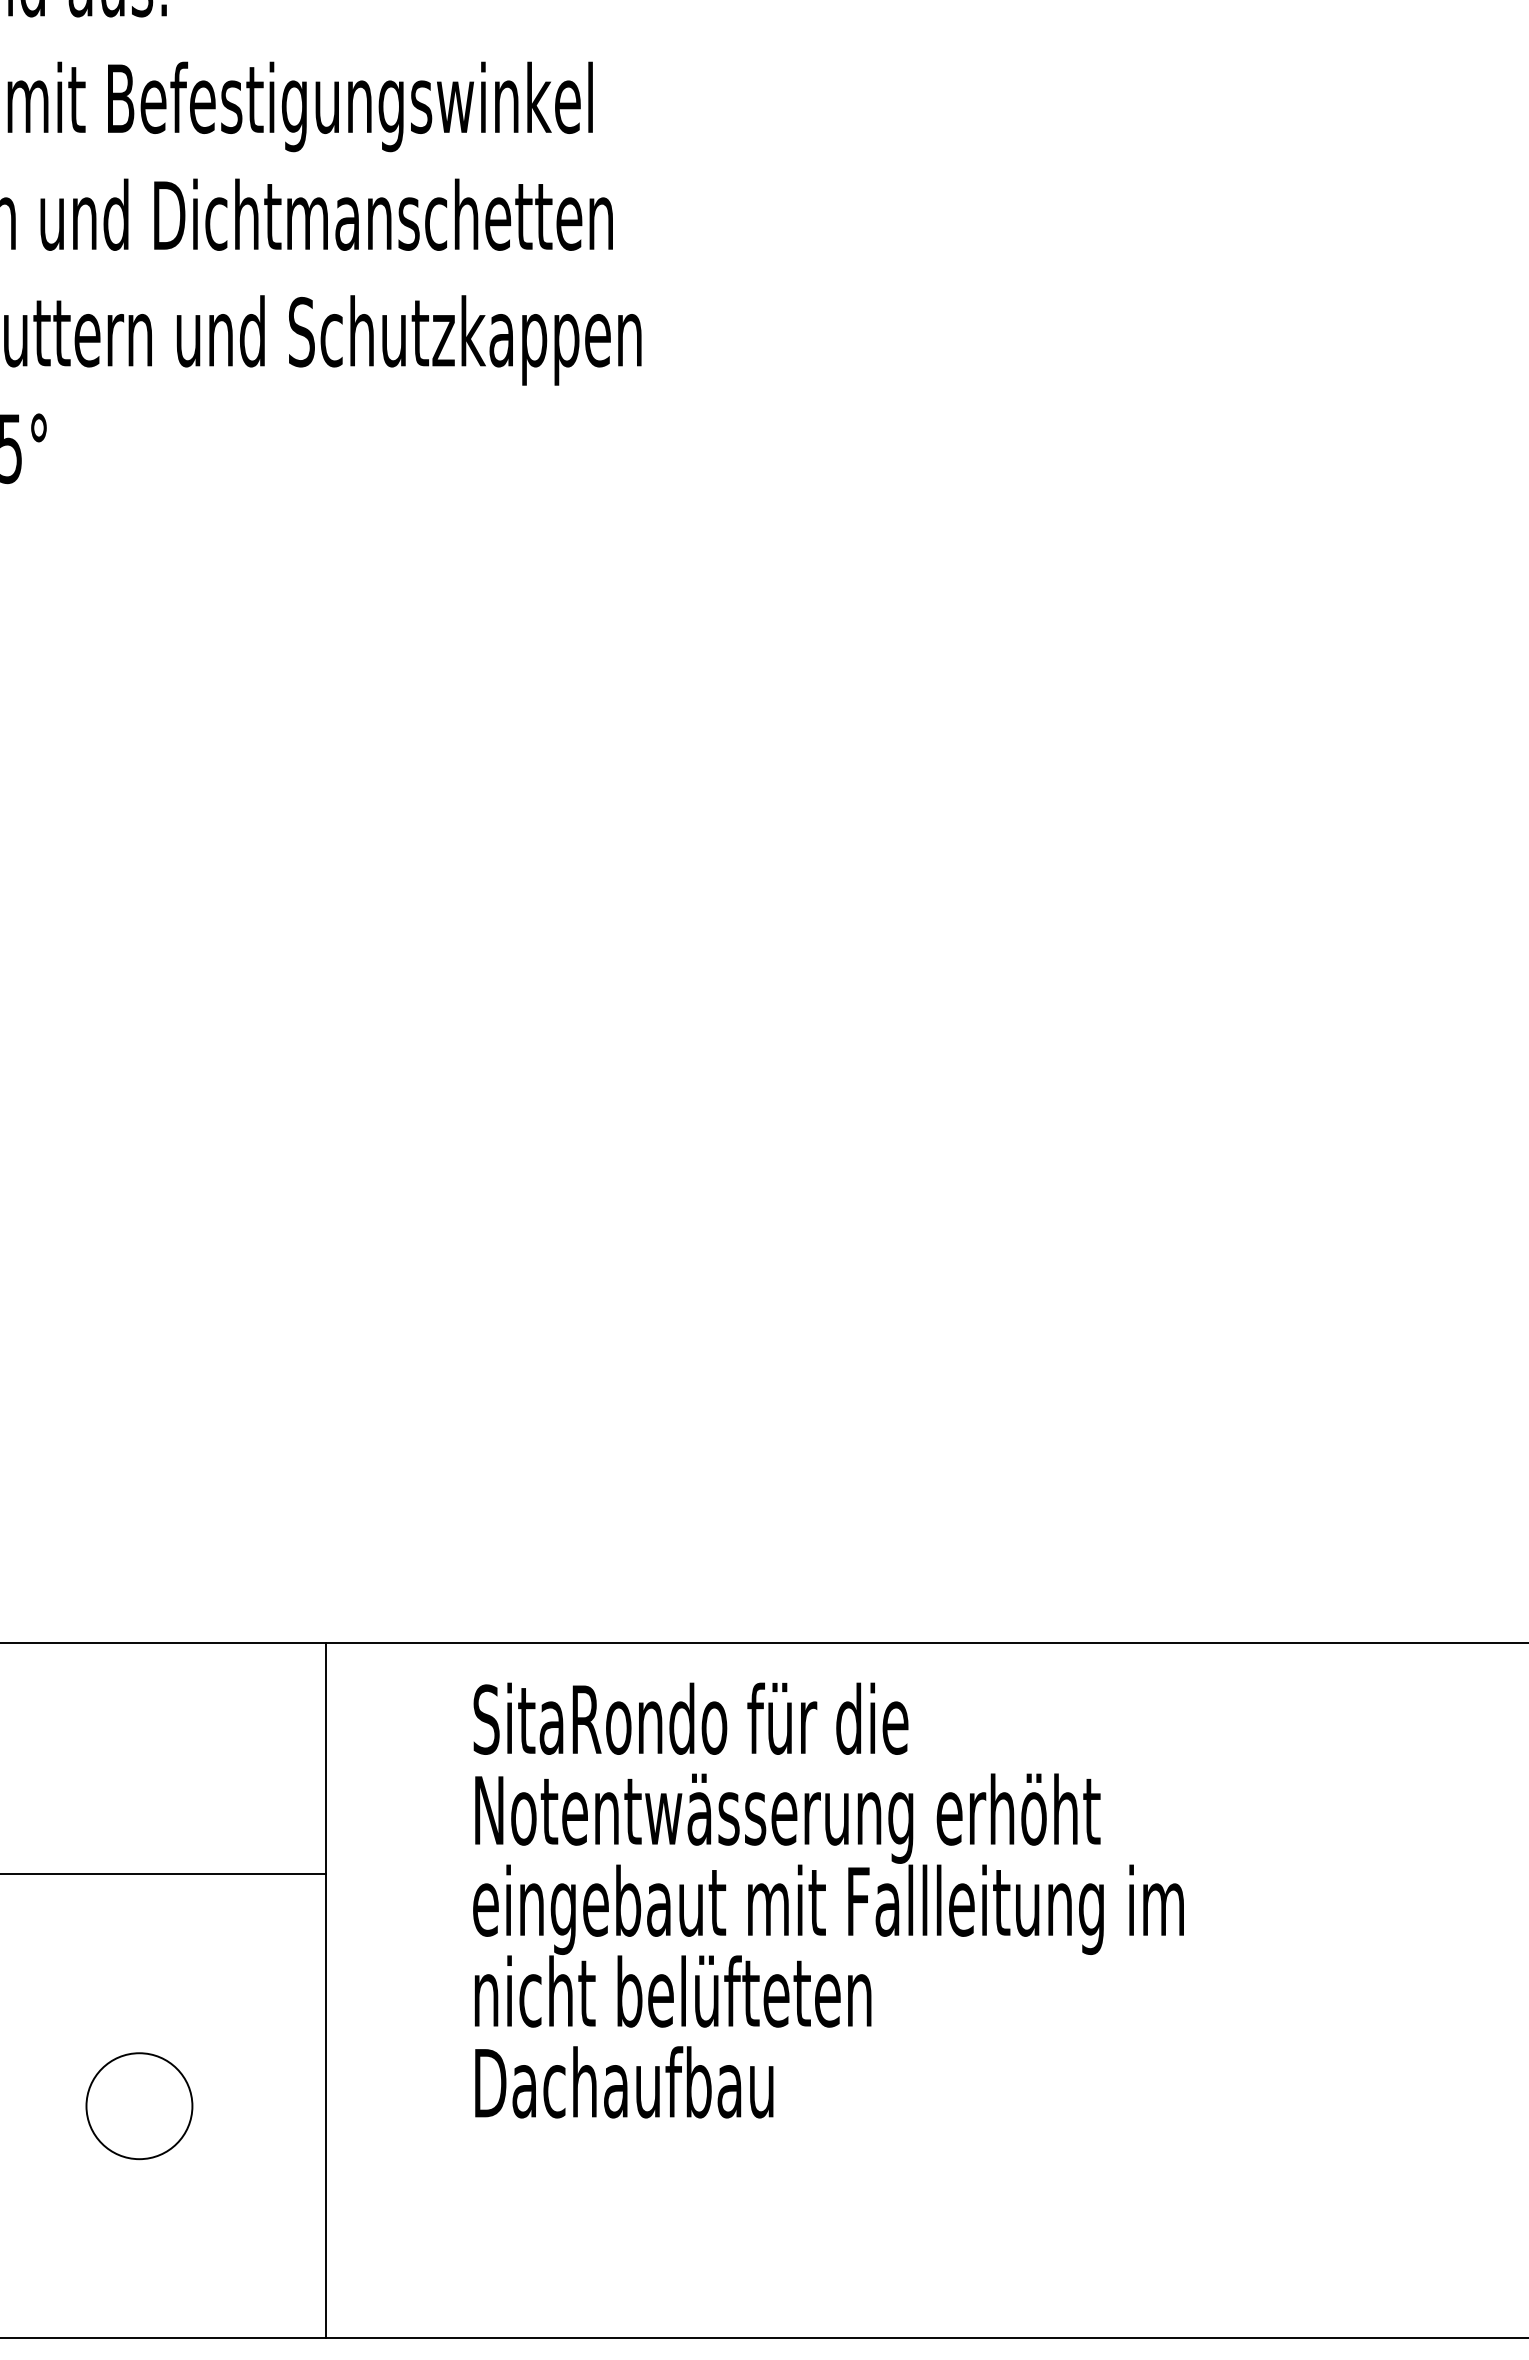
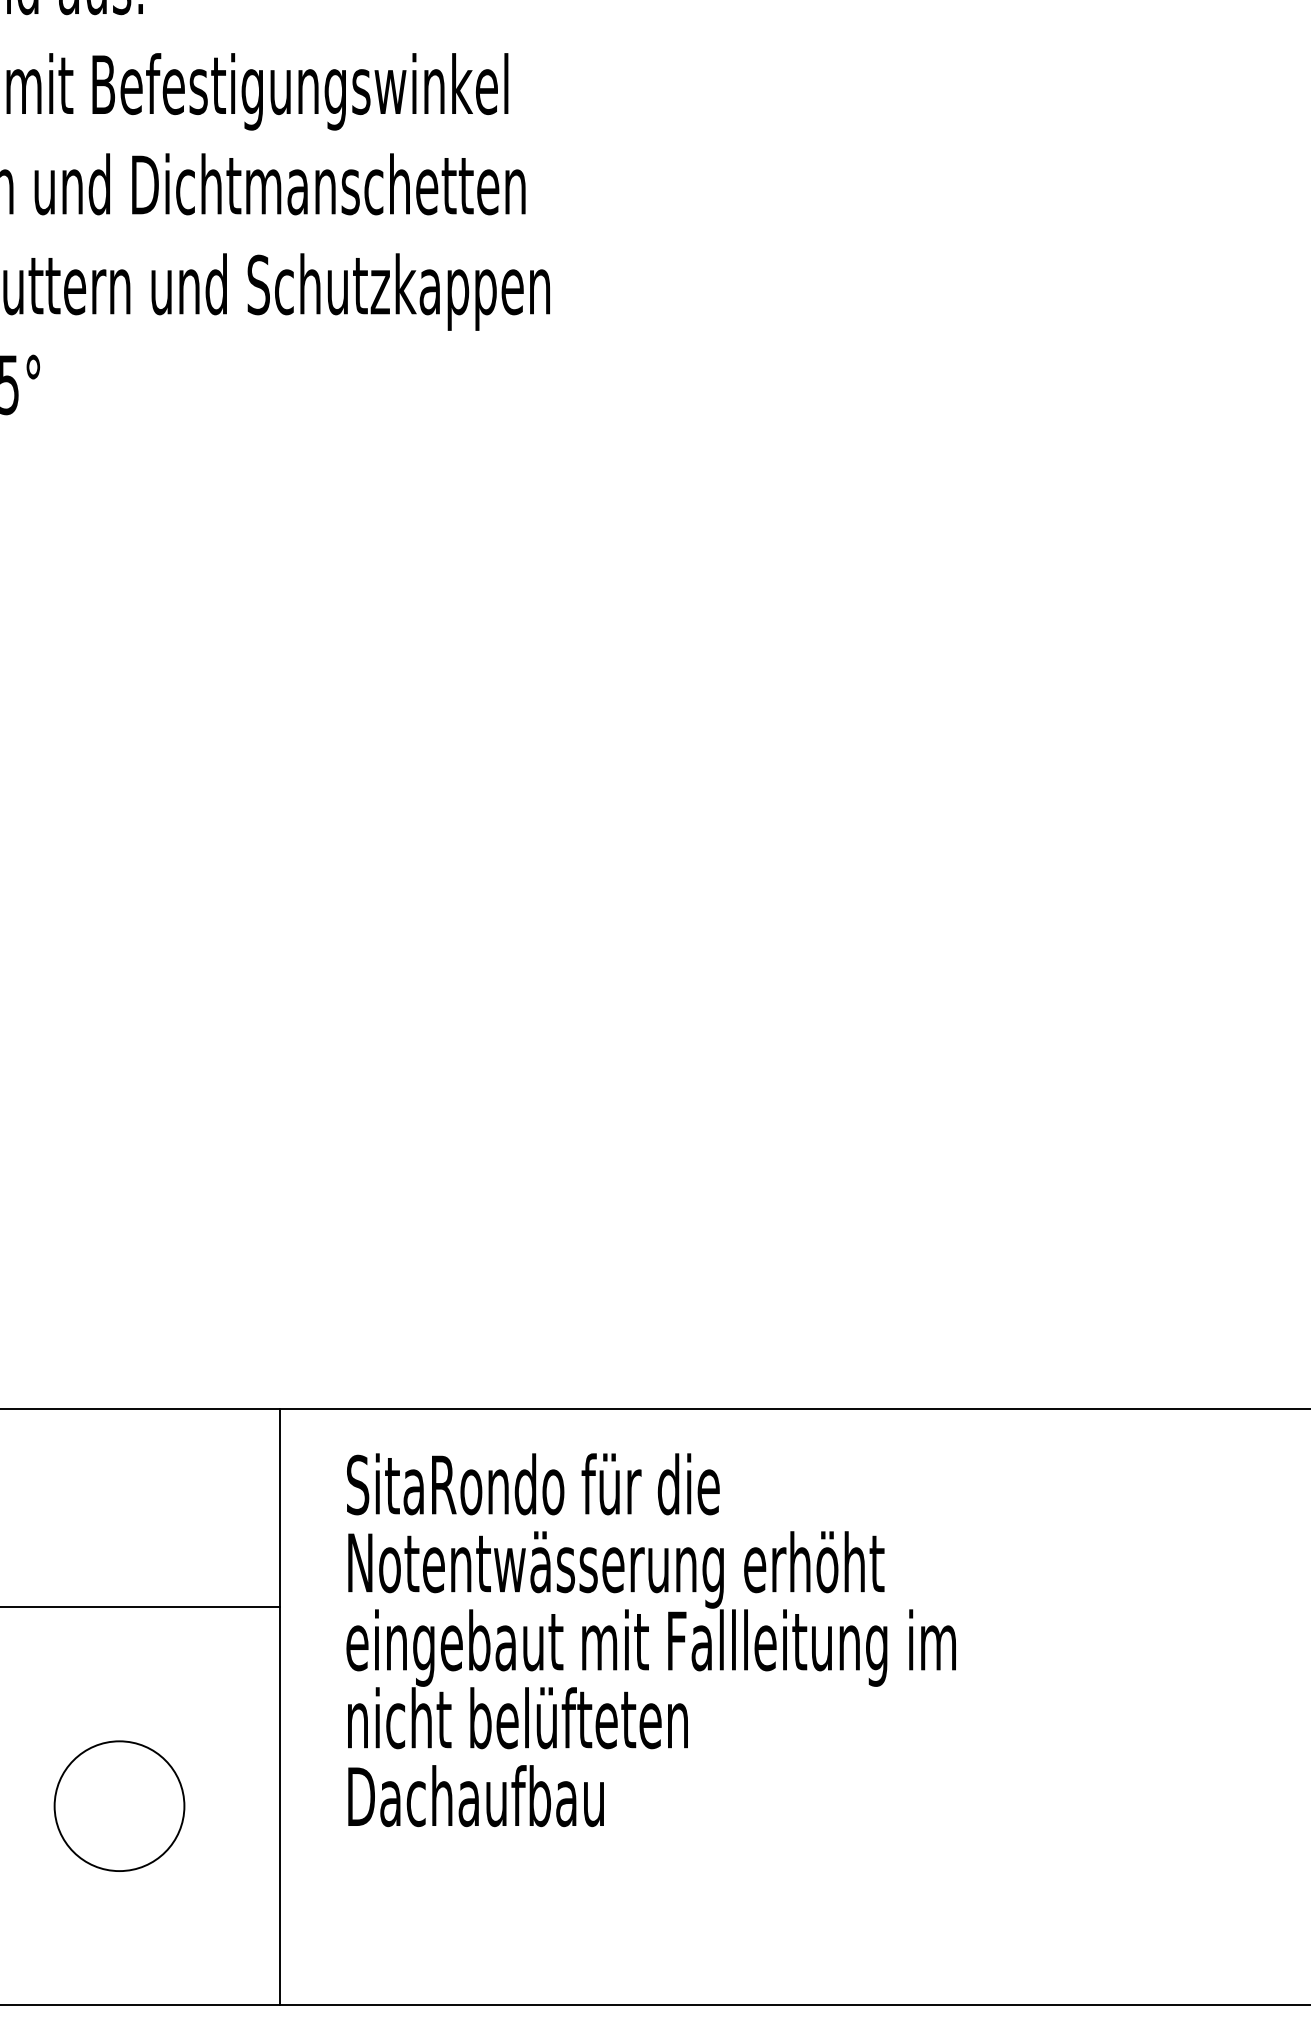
text: (828, 1900) -> (651, 1640), moved
circle: (139, 2105) -> (119, 1805), size x1.43

